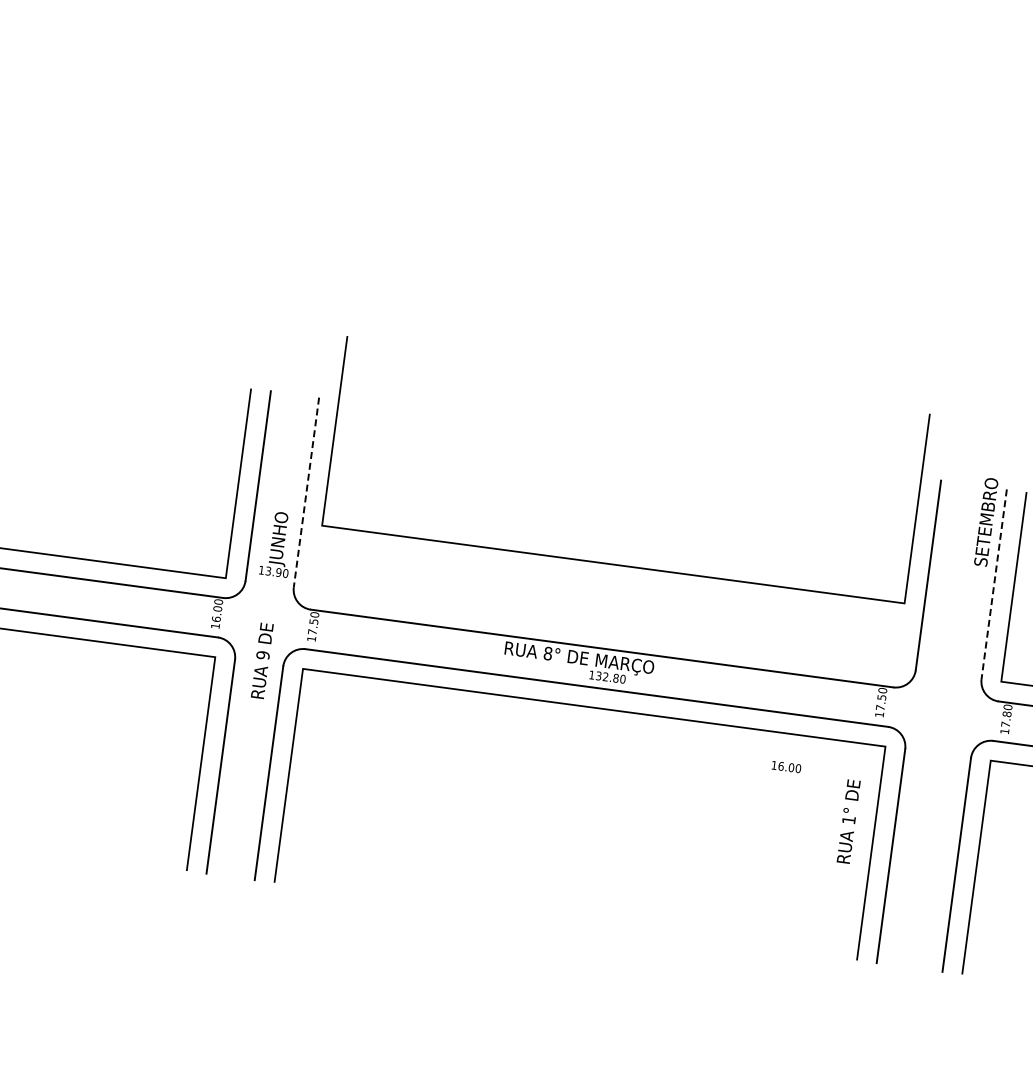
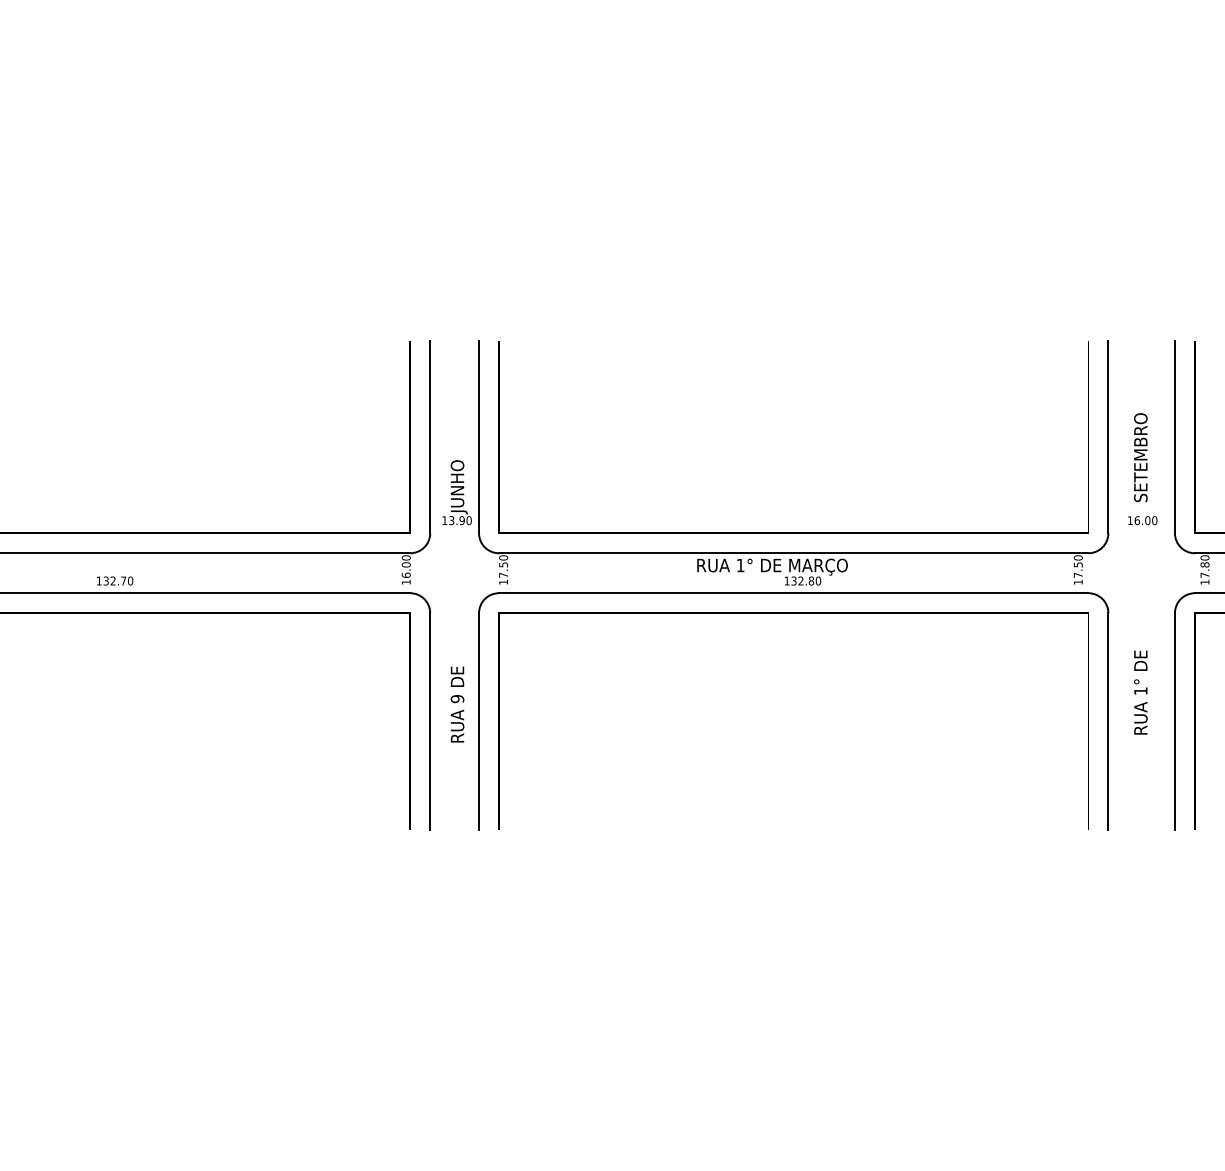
line: (306, 492) -> (479, 437), dashed -> solid
text: (985, 521) -> (1140, 457), moved
line: (613, 563) -> (793, 532), moved
line: (993, 584) -> (1174, 437), dashed -> solid
text: (547, 653) -> (740, 565), 8° -> 1°
text: (262, 660) -> (457, 704), moved
text: (786, 766) -> (1142, 520), moved
text: (848, 821) -> (1140, 692), moved

